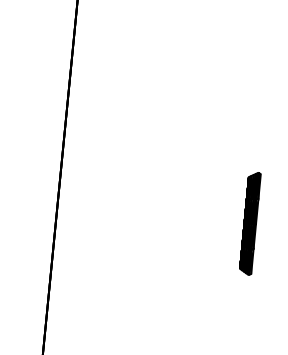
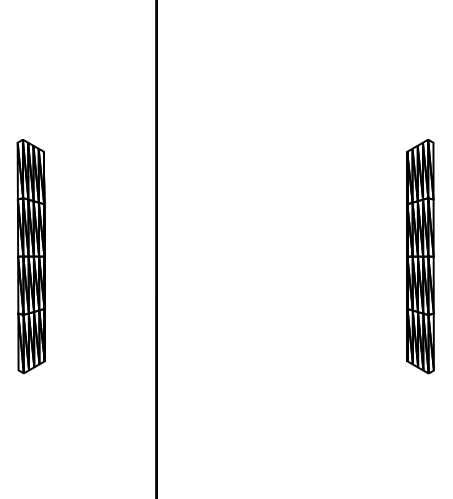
part: (250, 223) -> (420, 256), size x1.67

